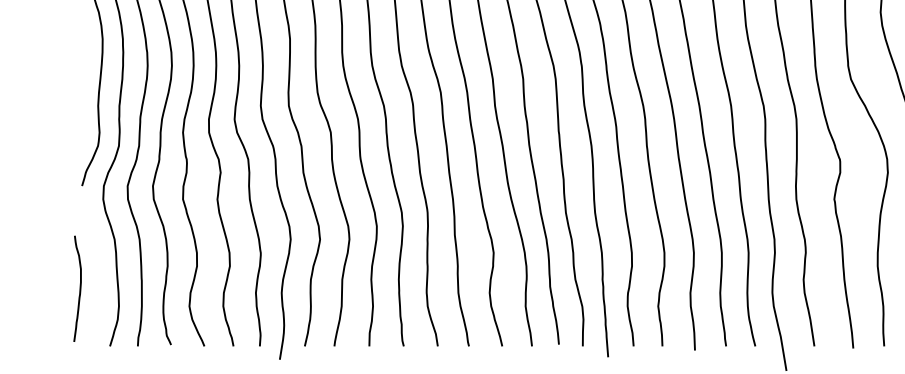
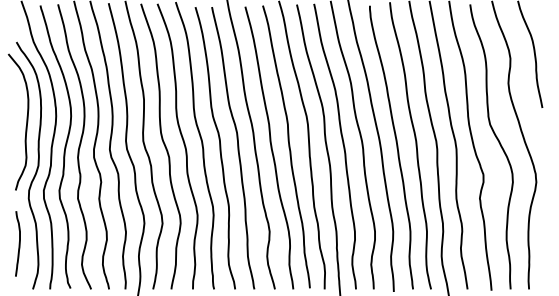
curve: (78, 288) -> (18, 243), moved

